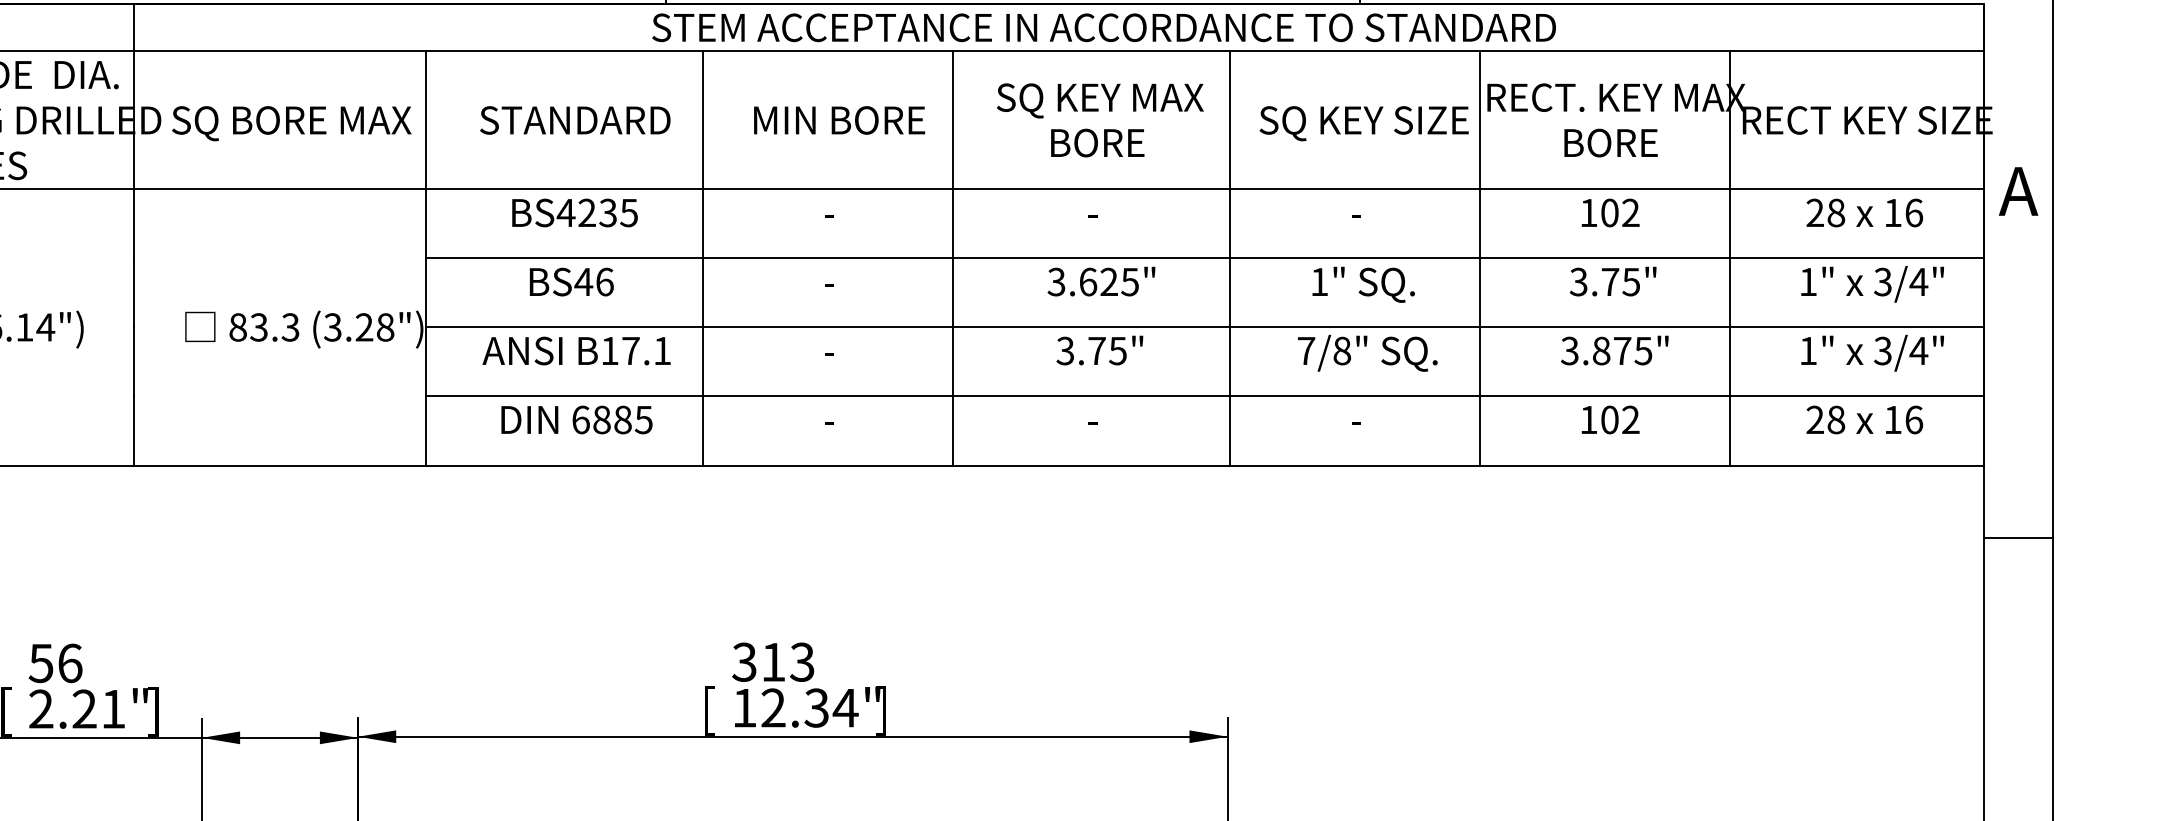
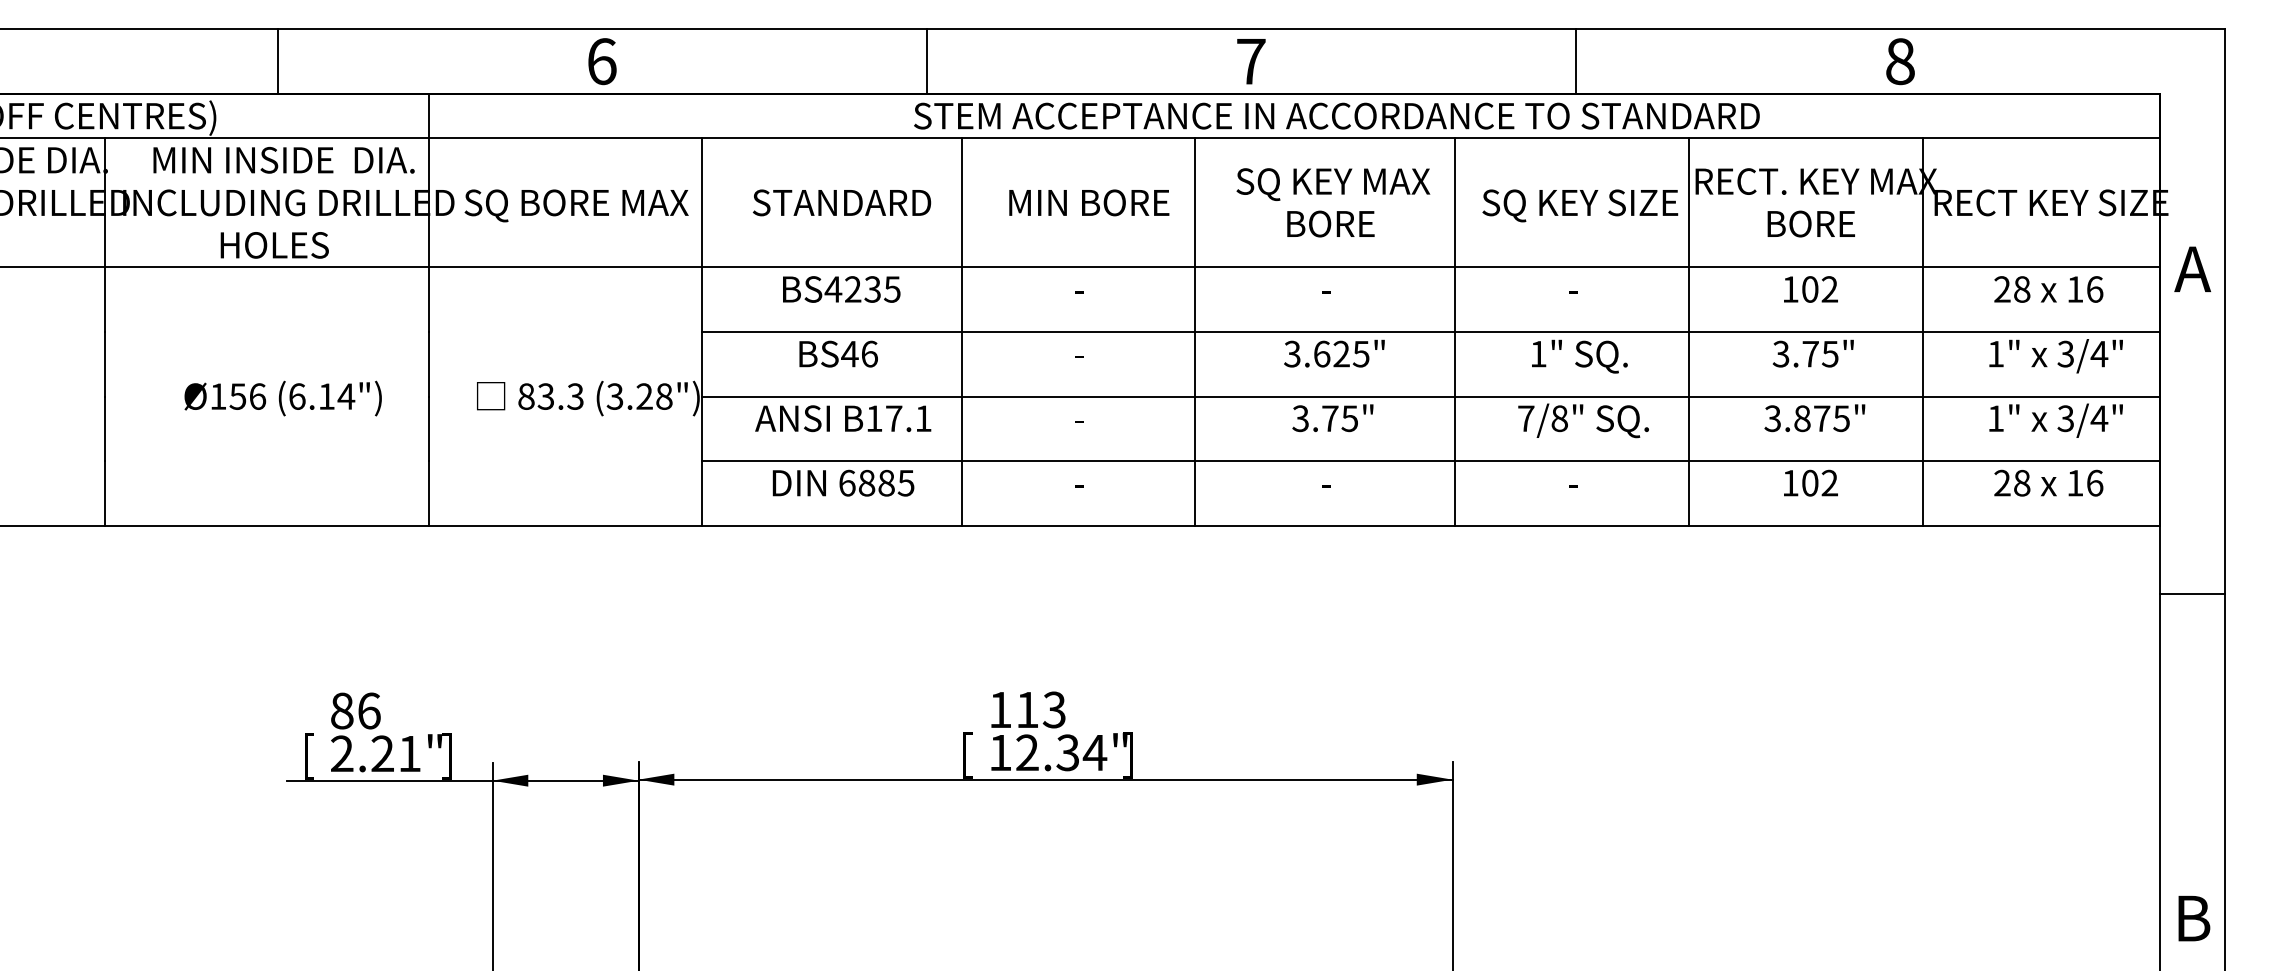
text: (743, 661) -> (999, 709), 313 -> 113
text: (40, 662) -> (341, 710), 56 -> 86

